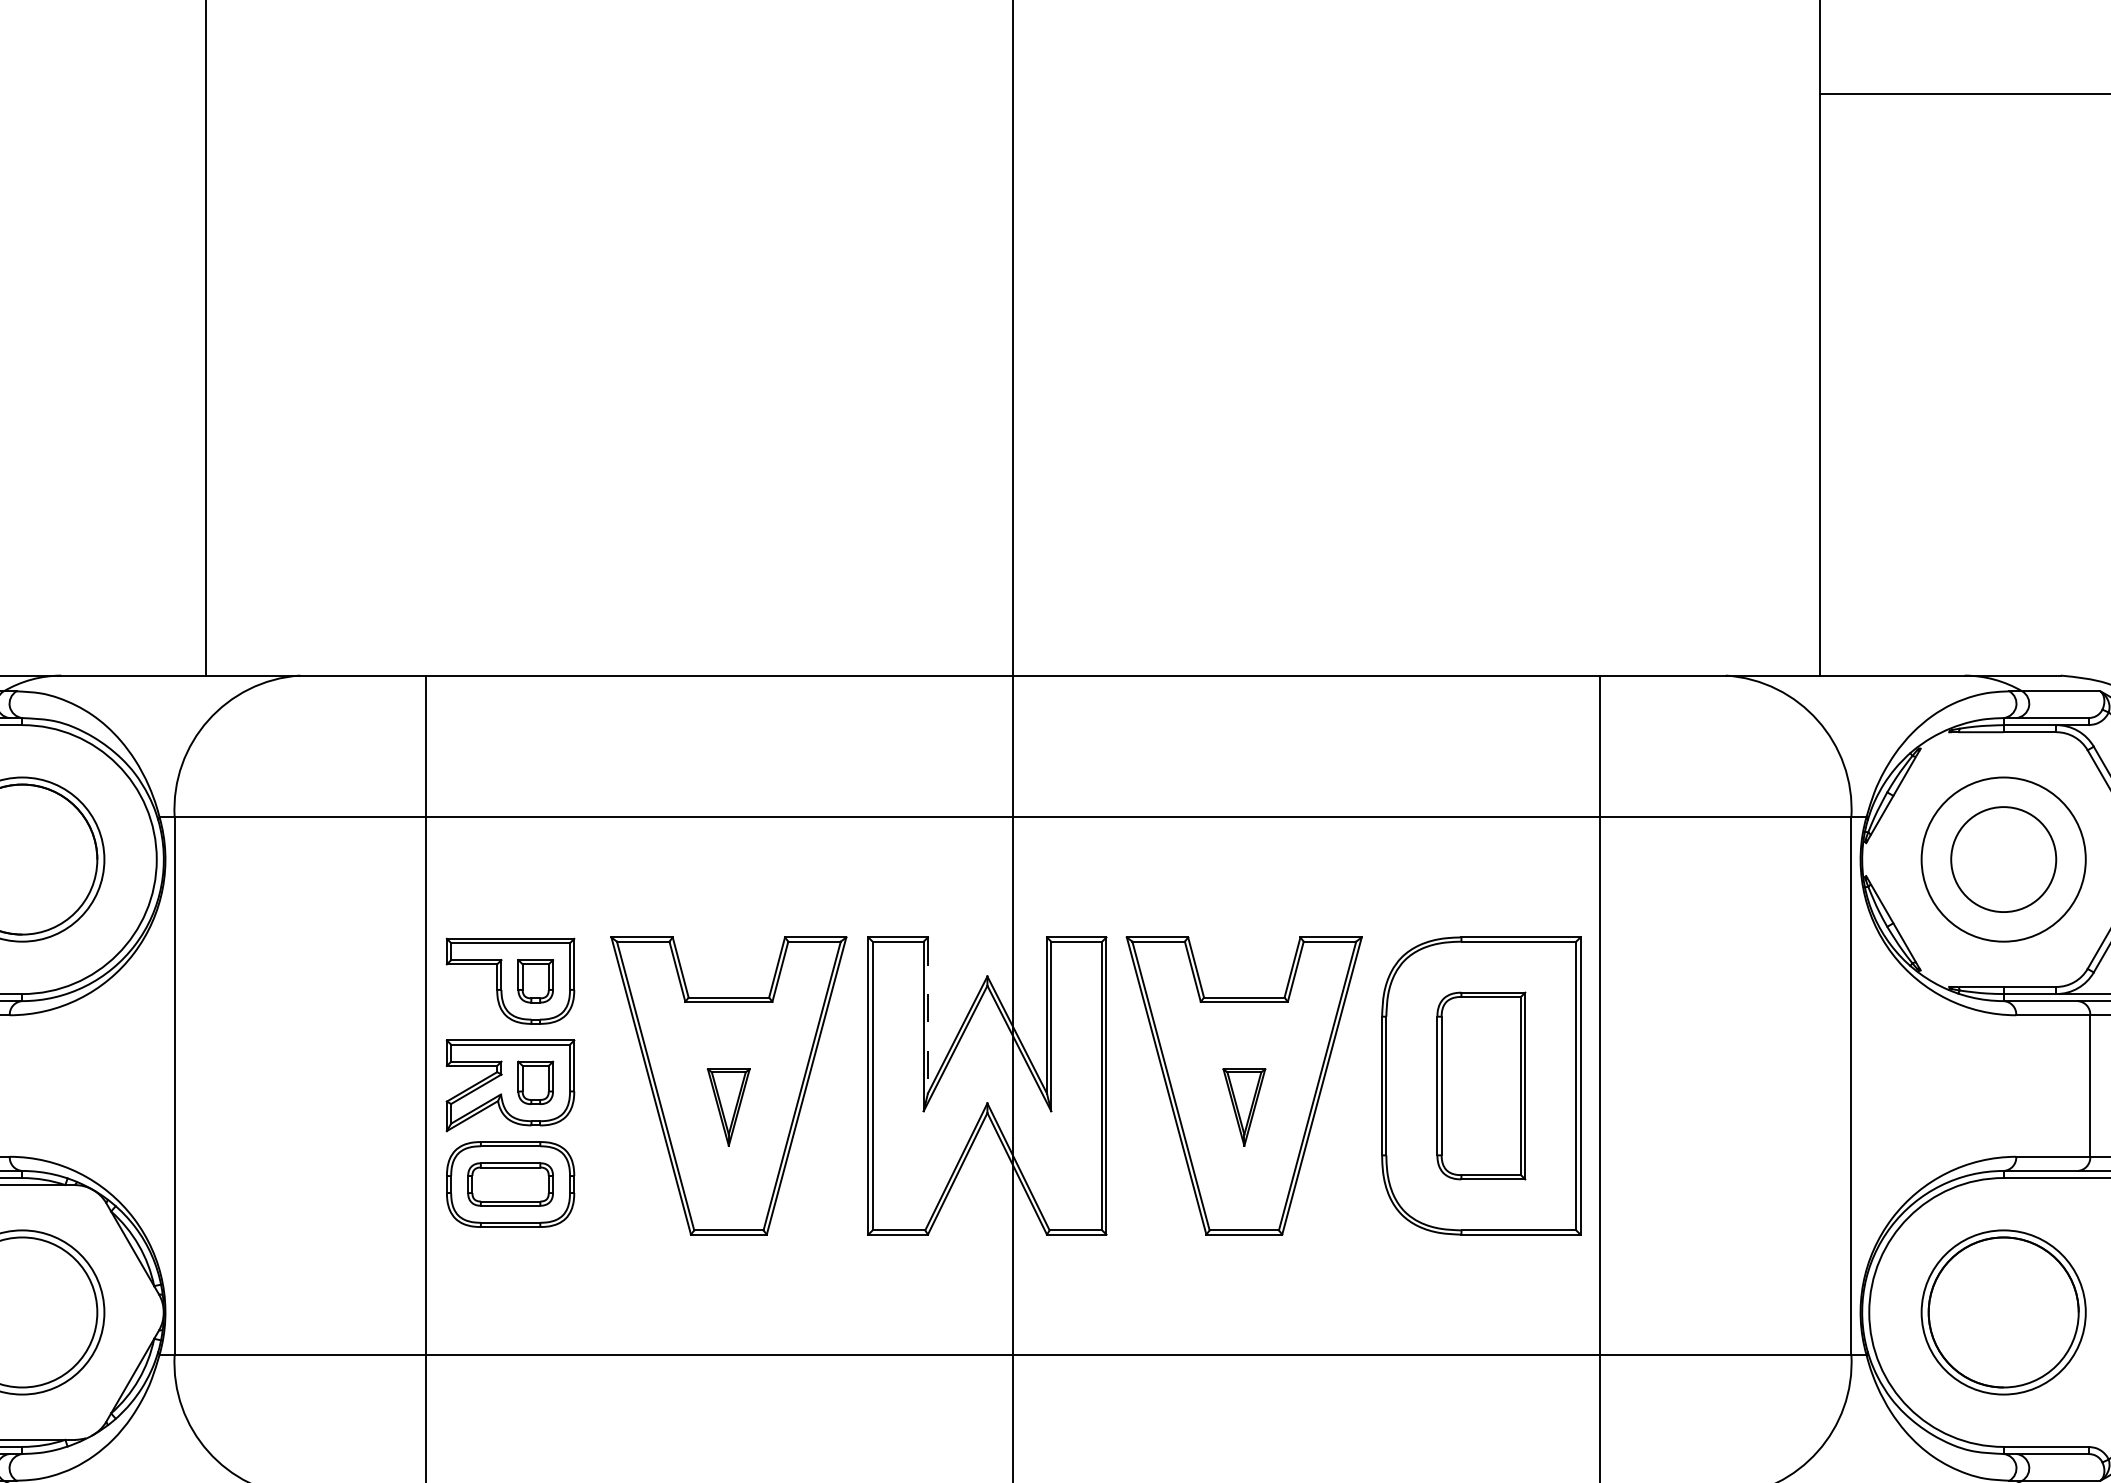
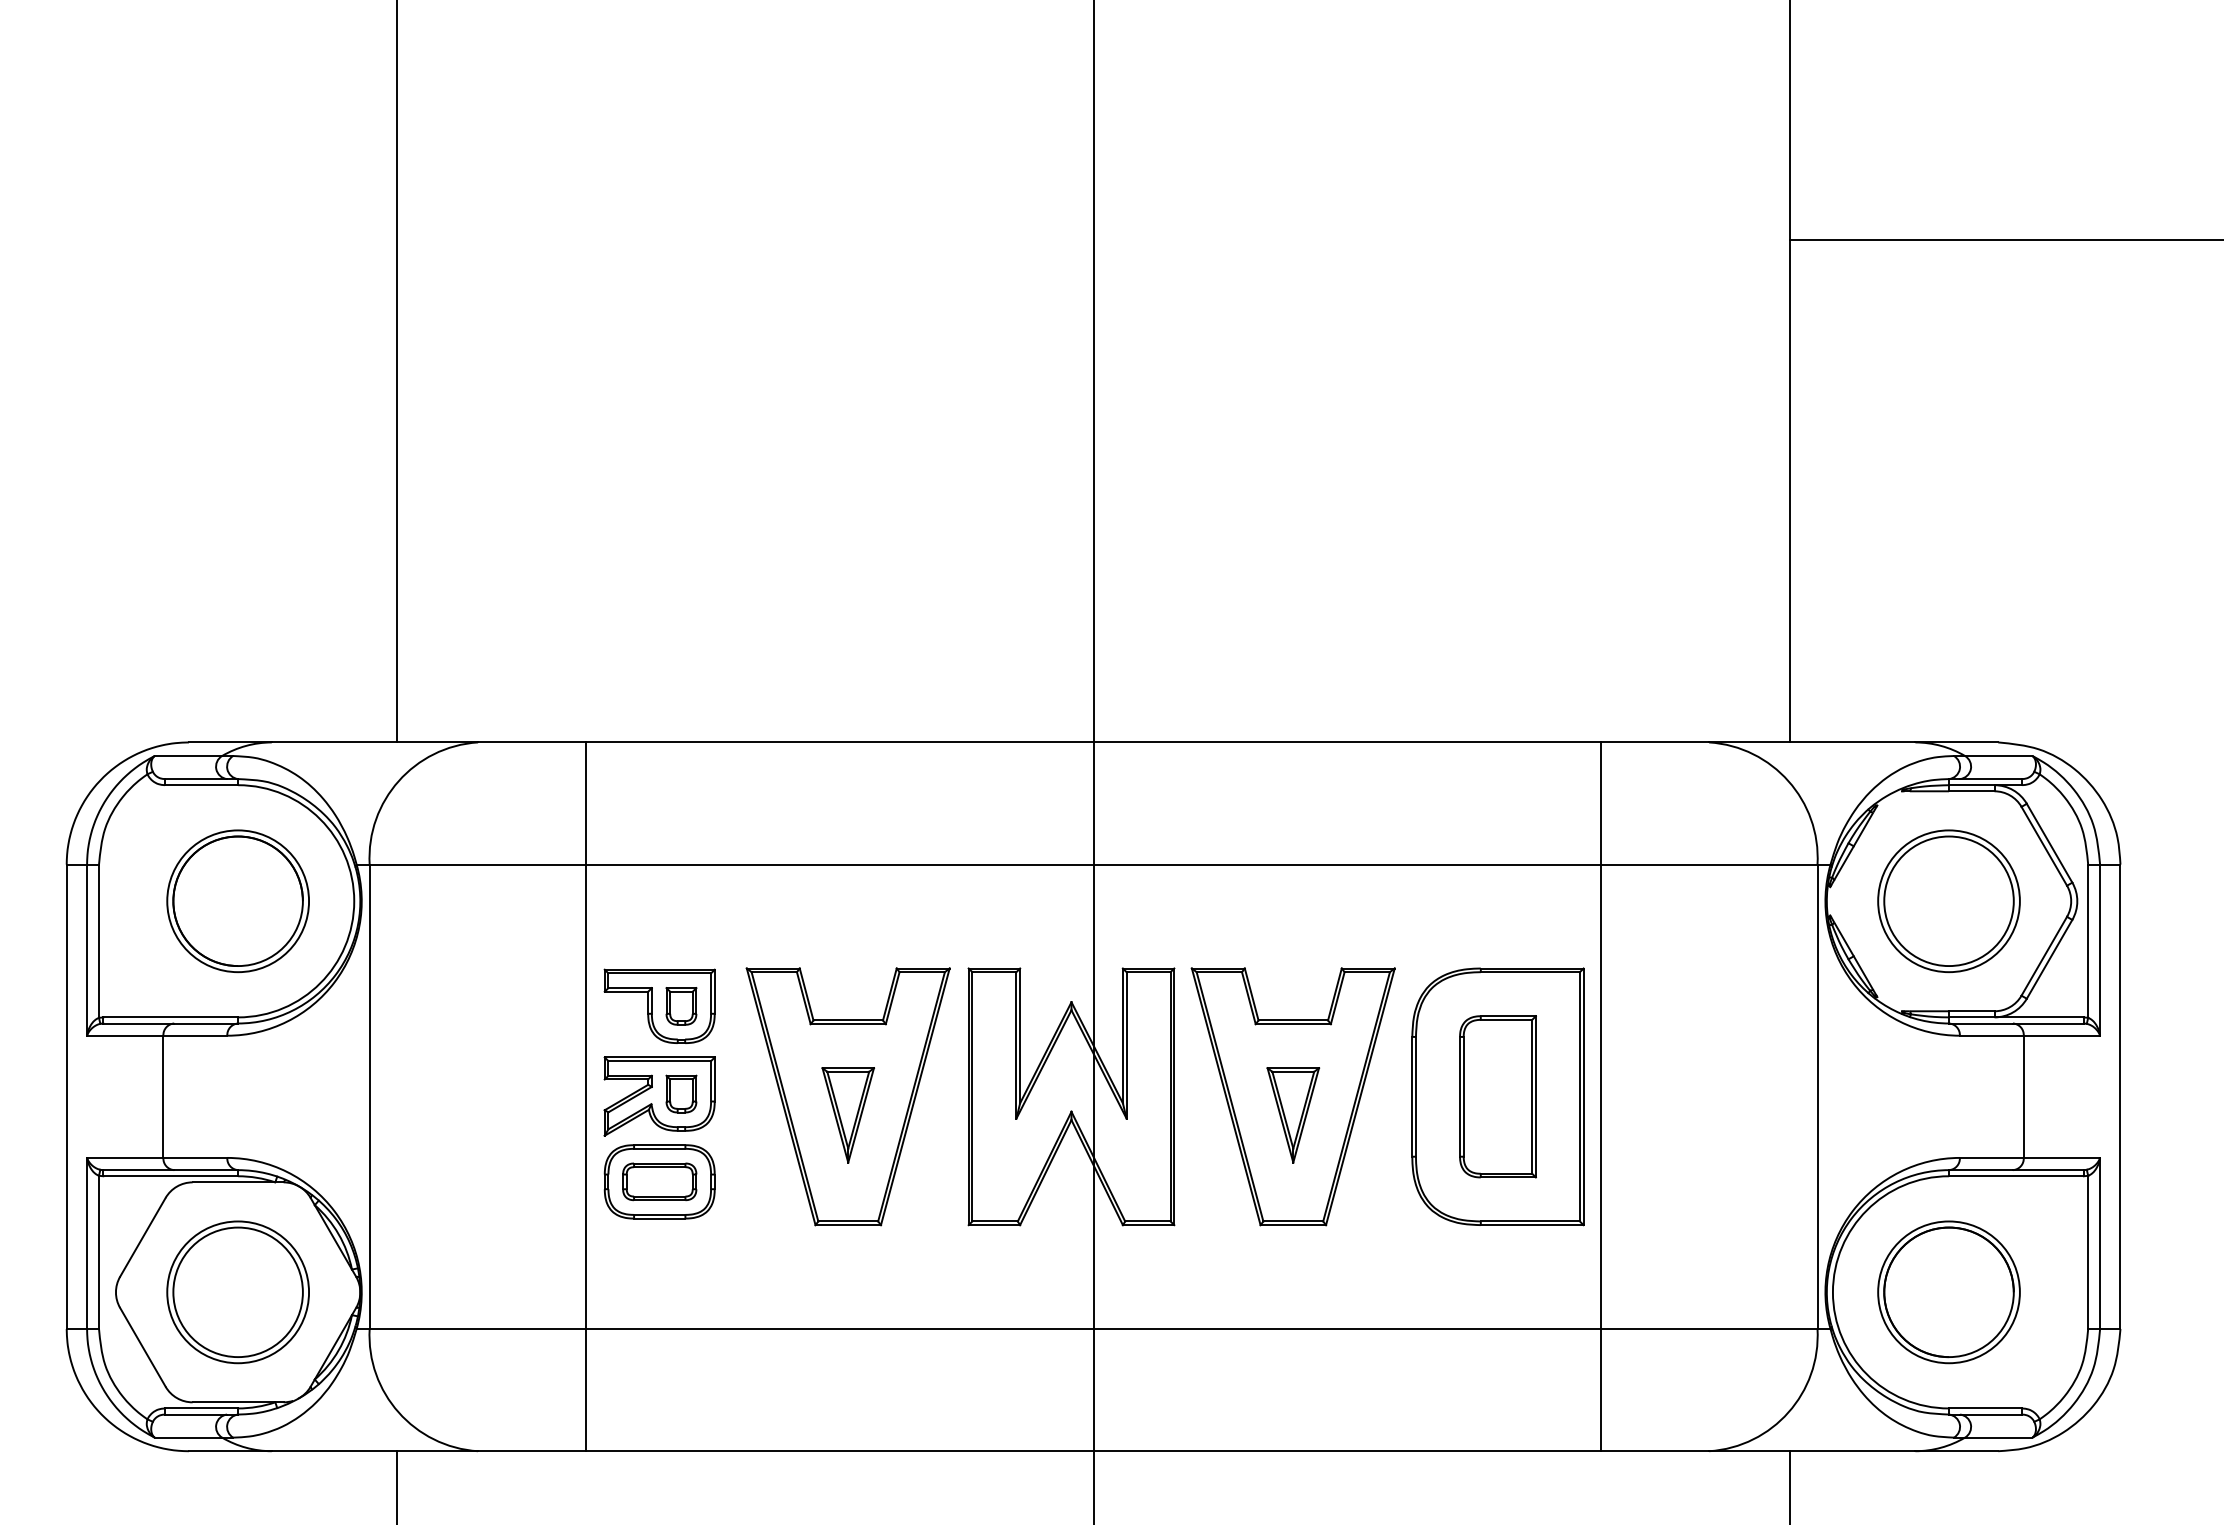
circle: (2003, 859) -> (1948, 901), size x1.43
line: (928, 1016) -> (1020, 1036), dashed -> solid
part: (728, 1107) -> (847, 1115), size x1.43
part: (1244, 1107) -> (1293, 1115), size x1.43

